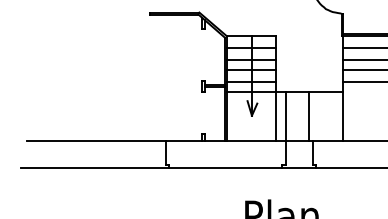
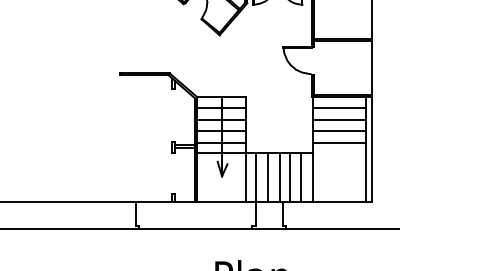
line: (298, 116) -> (268, 177), added
line: (319, 116) -> (289, 177), added
line: (330, 116) -> (300, 177), added

